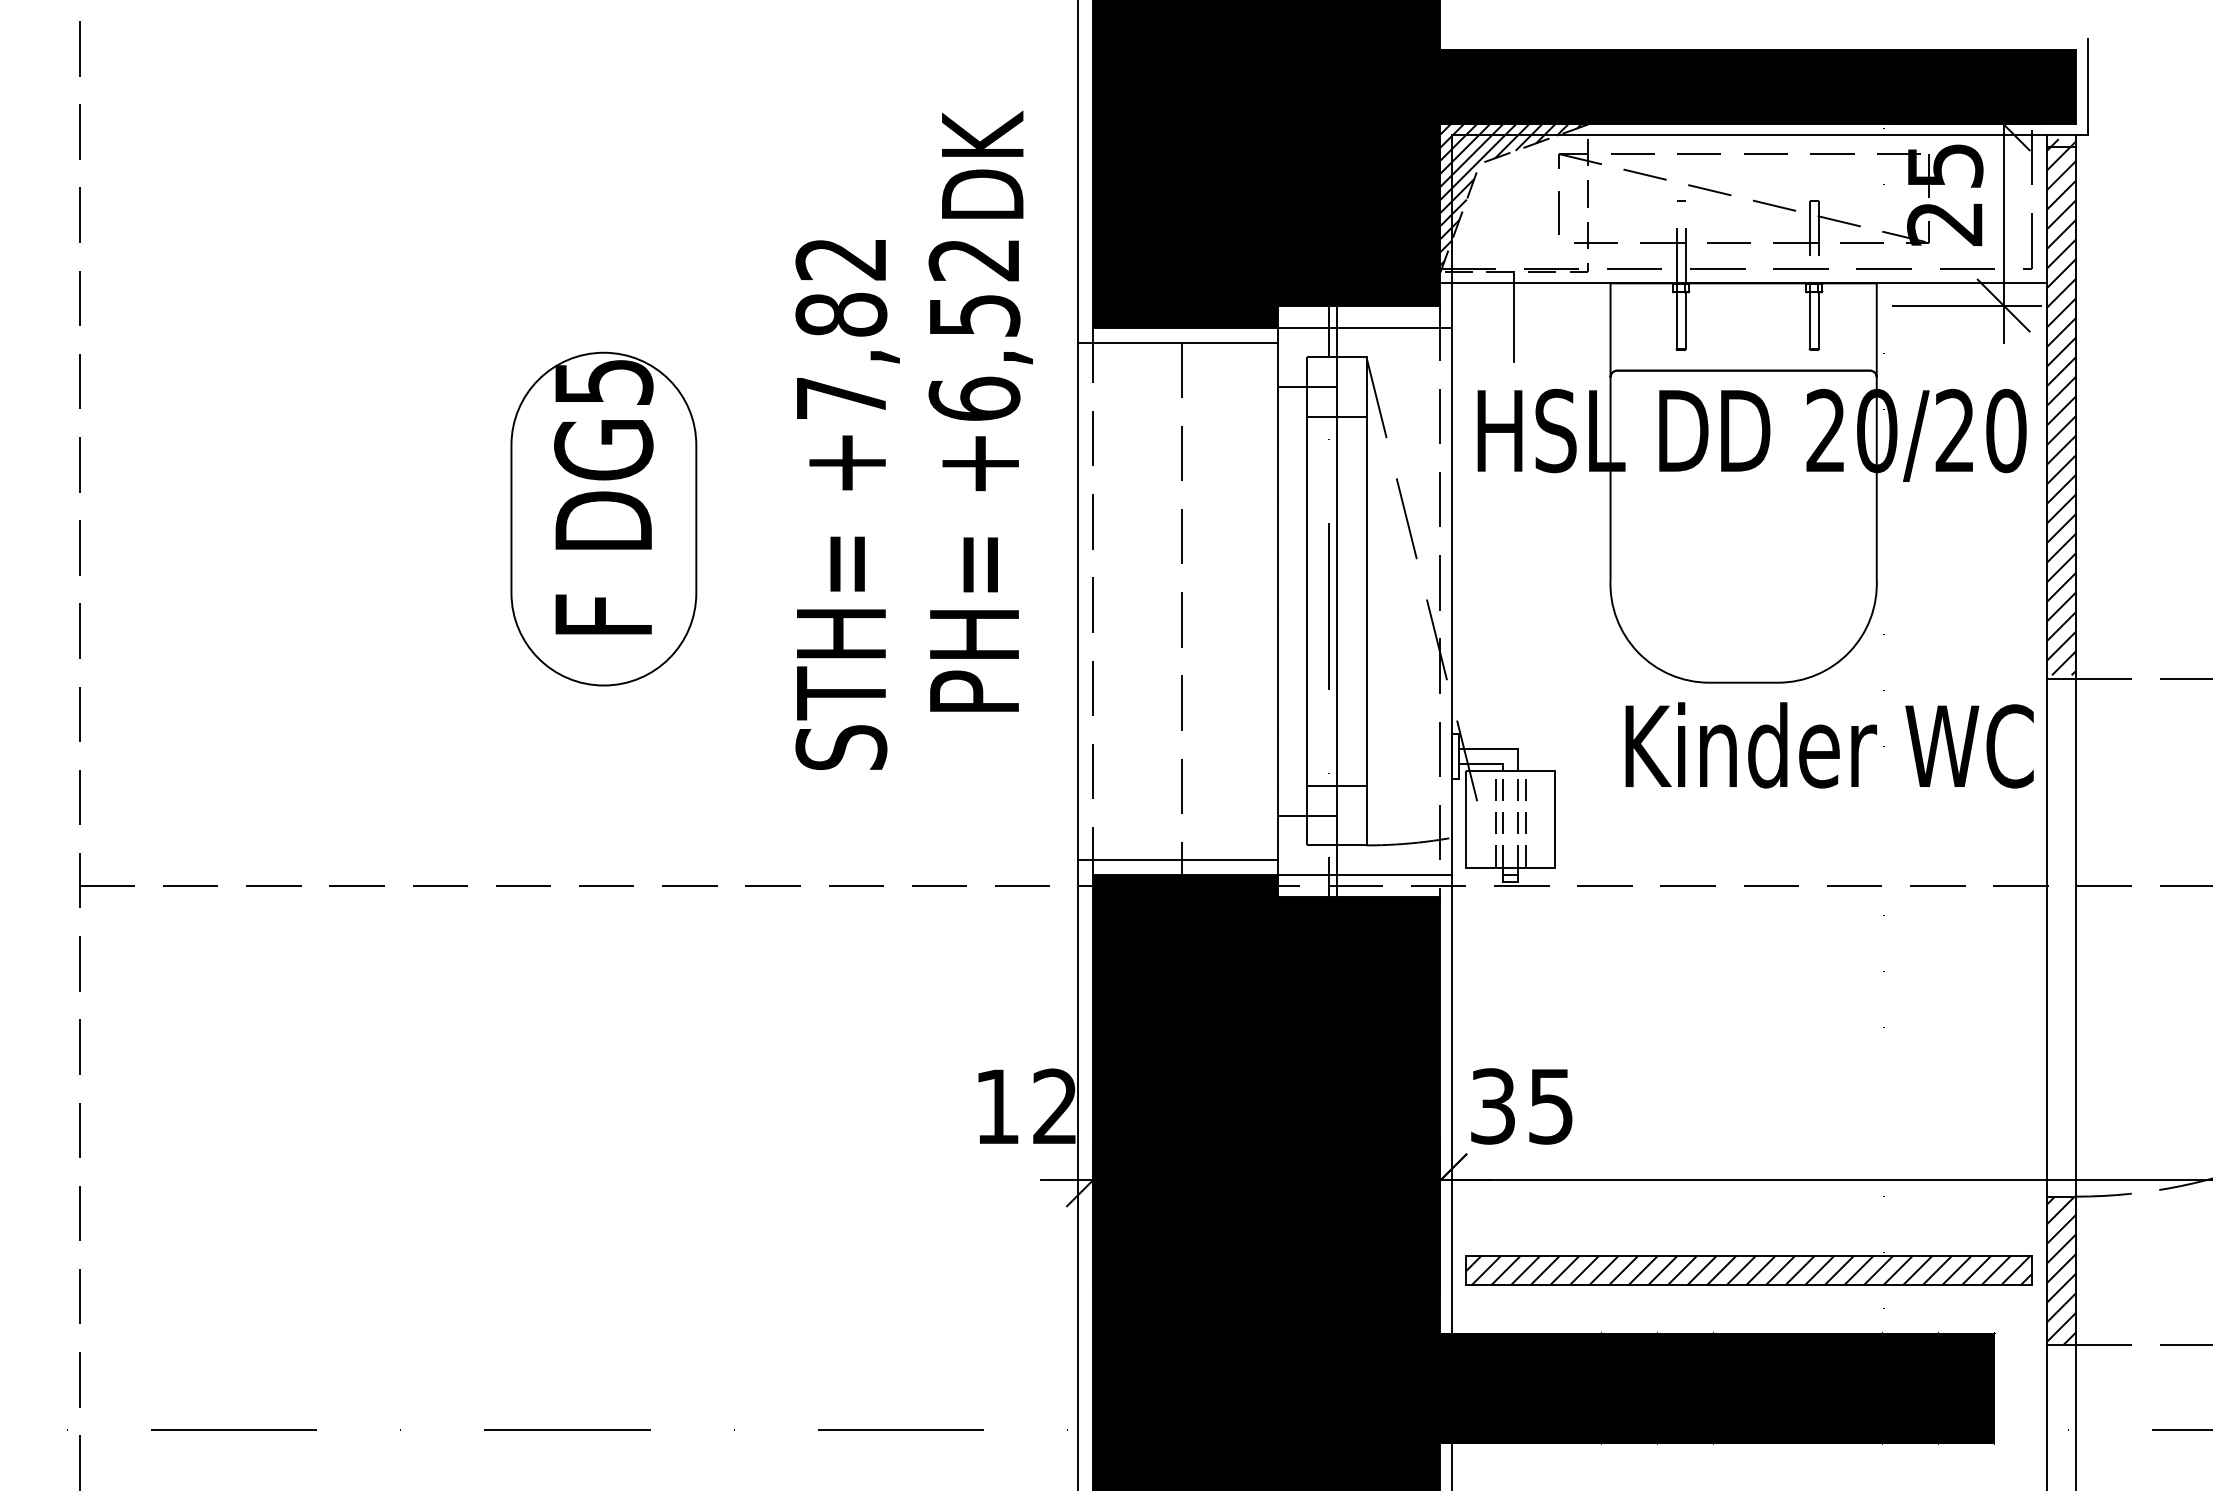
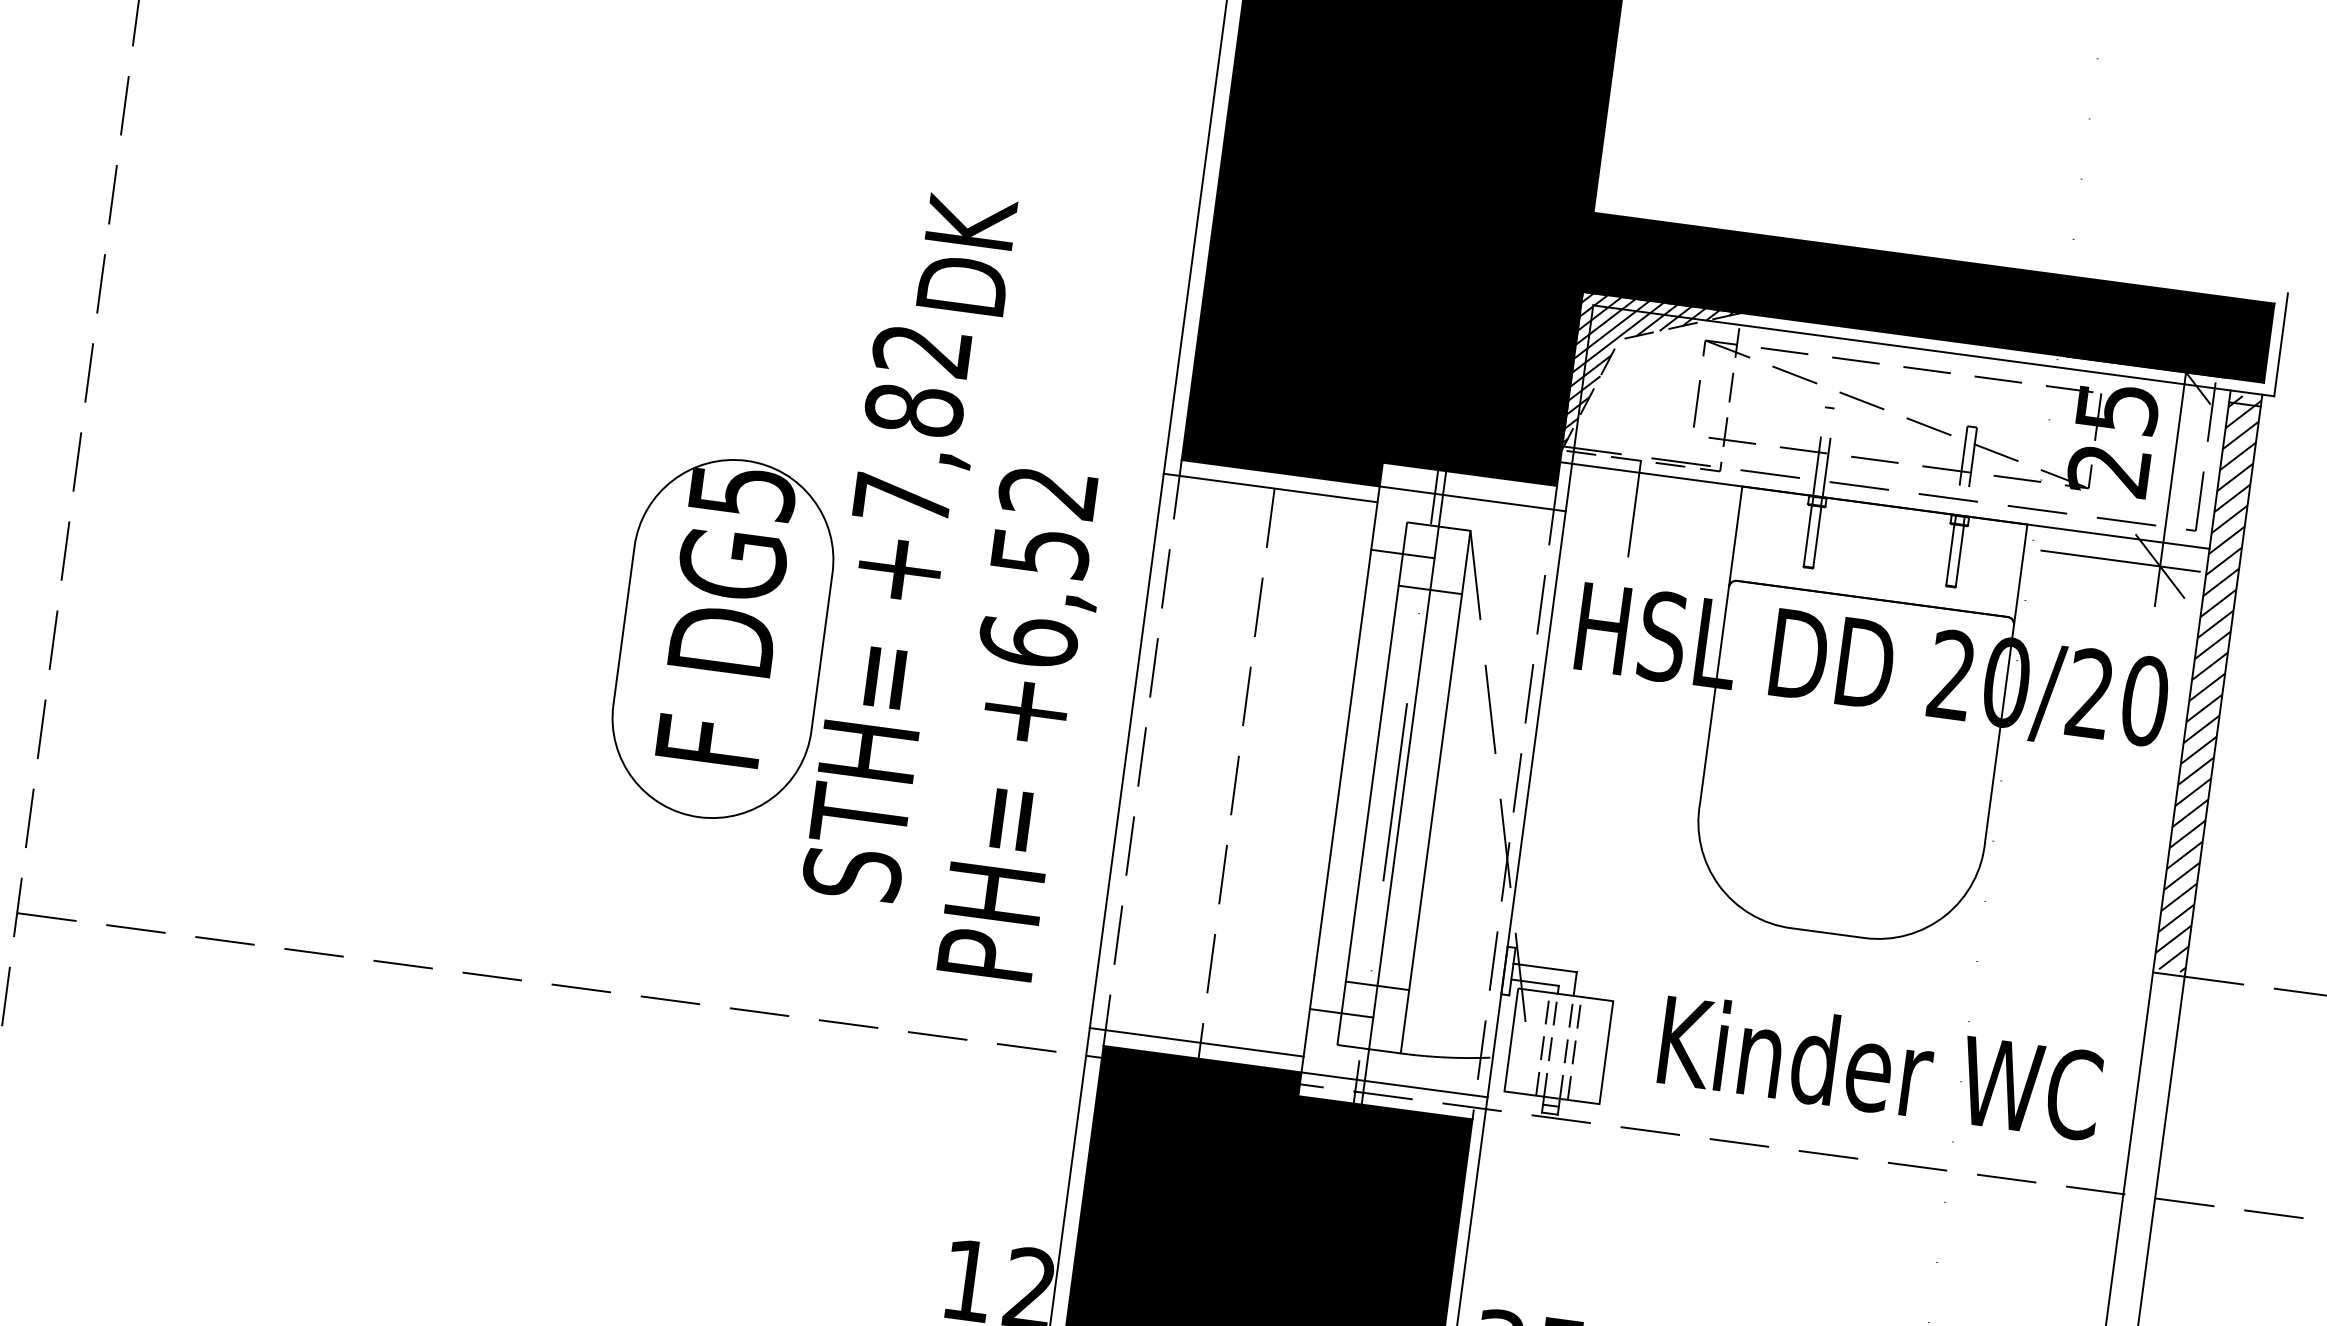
text: (982, 164) -> (966, 253), moved
text: (980, 475) -> (1023, 724), moved
part: (603, 518) -> (722, 638), moved
text: (1829, 745) -> (1880, 1067), moved

